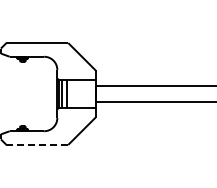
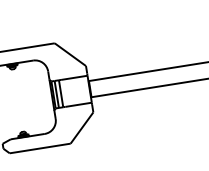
line: (37, 144) -> (40, 148), dashed -> solid

